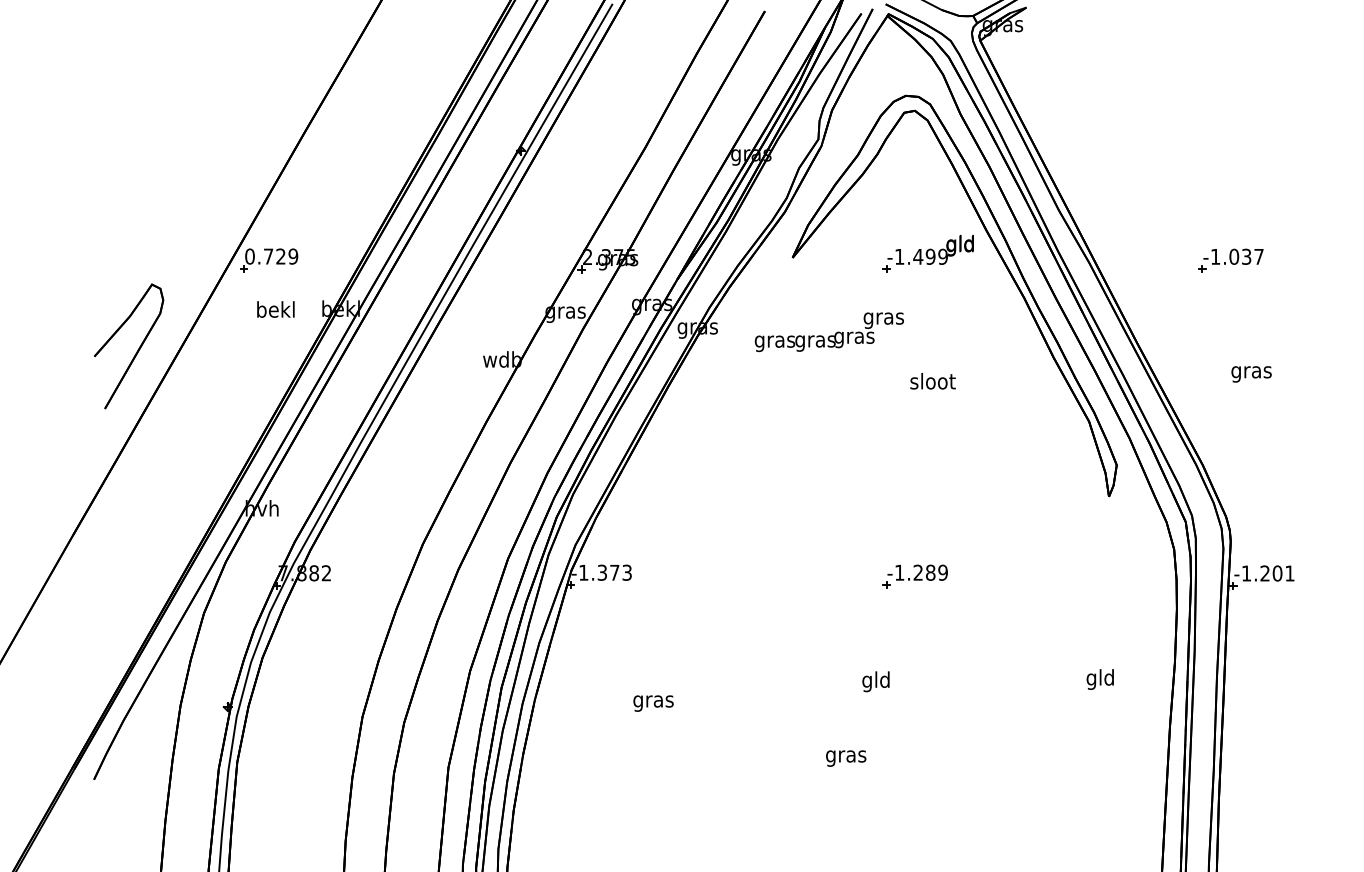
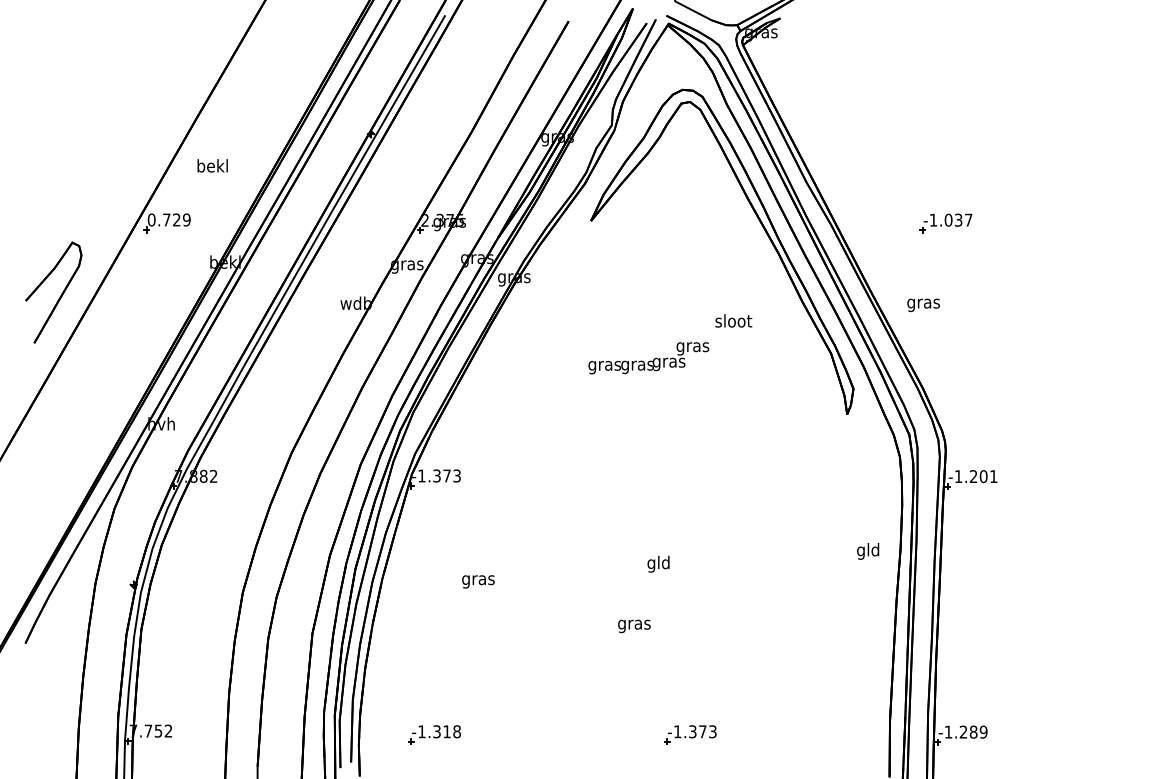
part: (927, 253) -> (700, 217), removed
text: (275, 309) -> (212, 165), moved
text: (828, 332) -> (648, 358), moved
text: (1251, 373) -> (923, 304), moved
text: (932, 380) -> (733, 320), moved
part: (915, 577) -> (690, 479), removed
text: (1100, 679) -> (868, 551), moved

